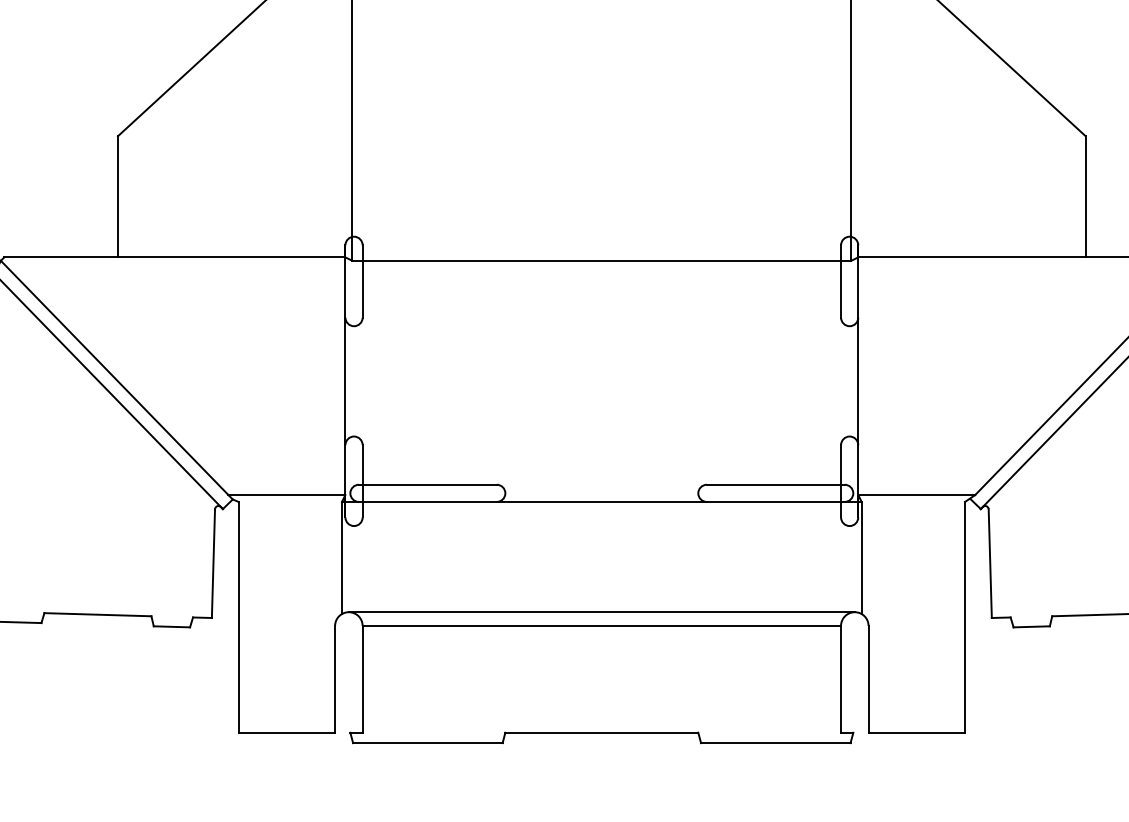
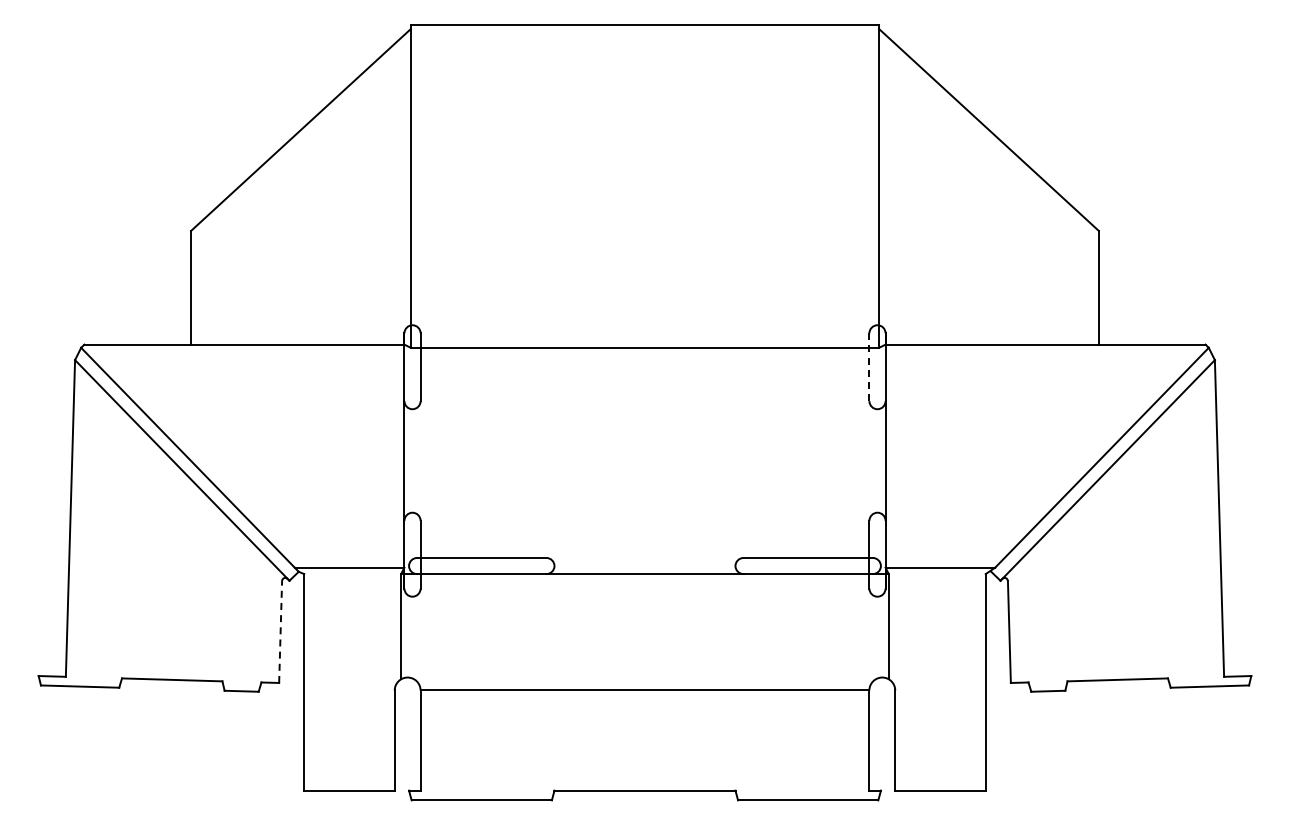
line: (841, 281) -> (869, 367), solid -> dashed
line: (213, 564) -> (280, 632), solid -> dashed
line: (601, 612) -> (644, 677), removed

